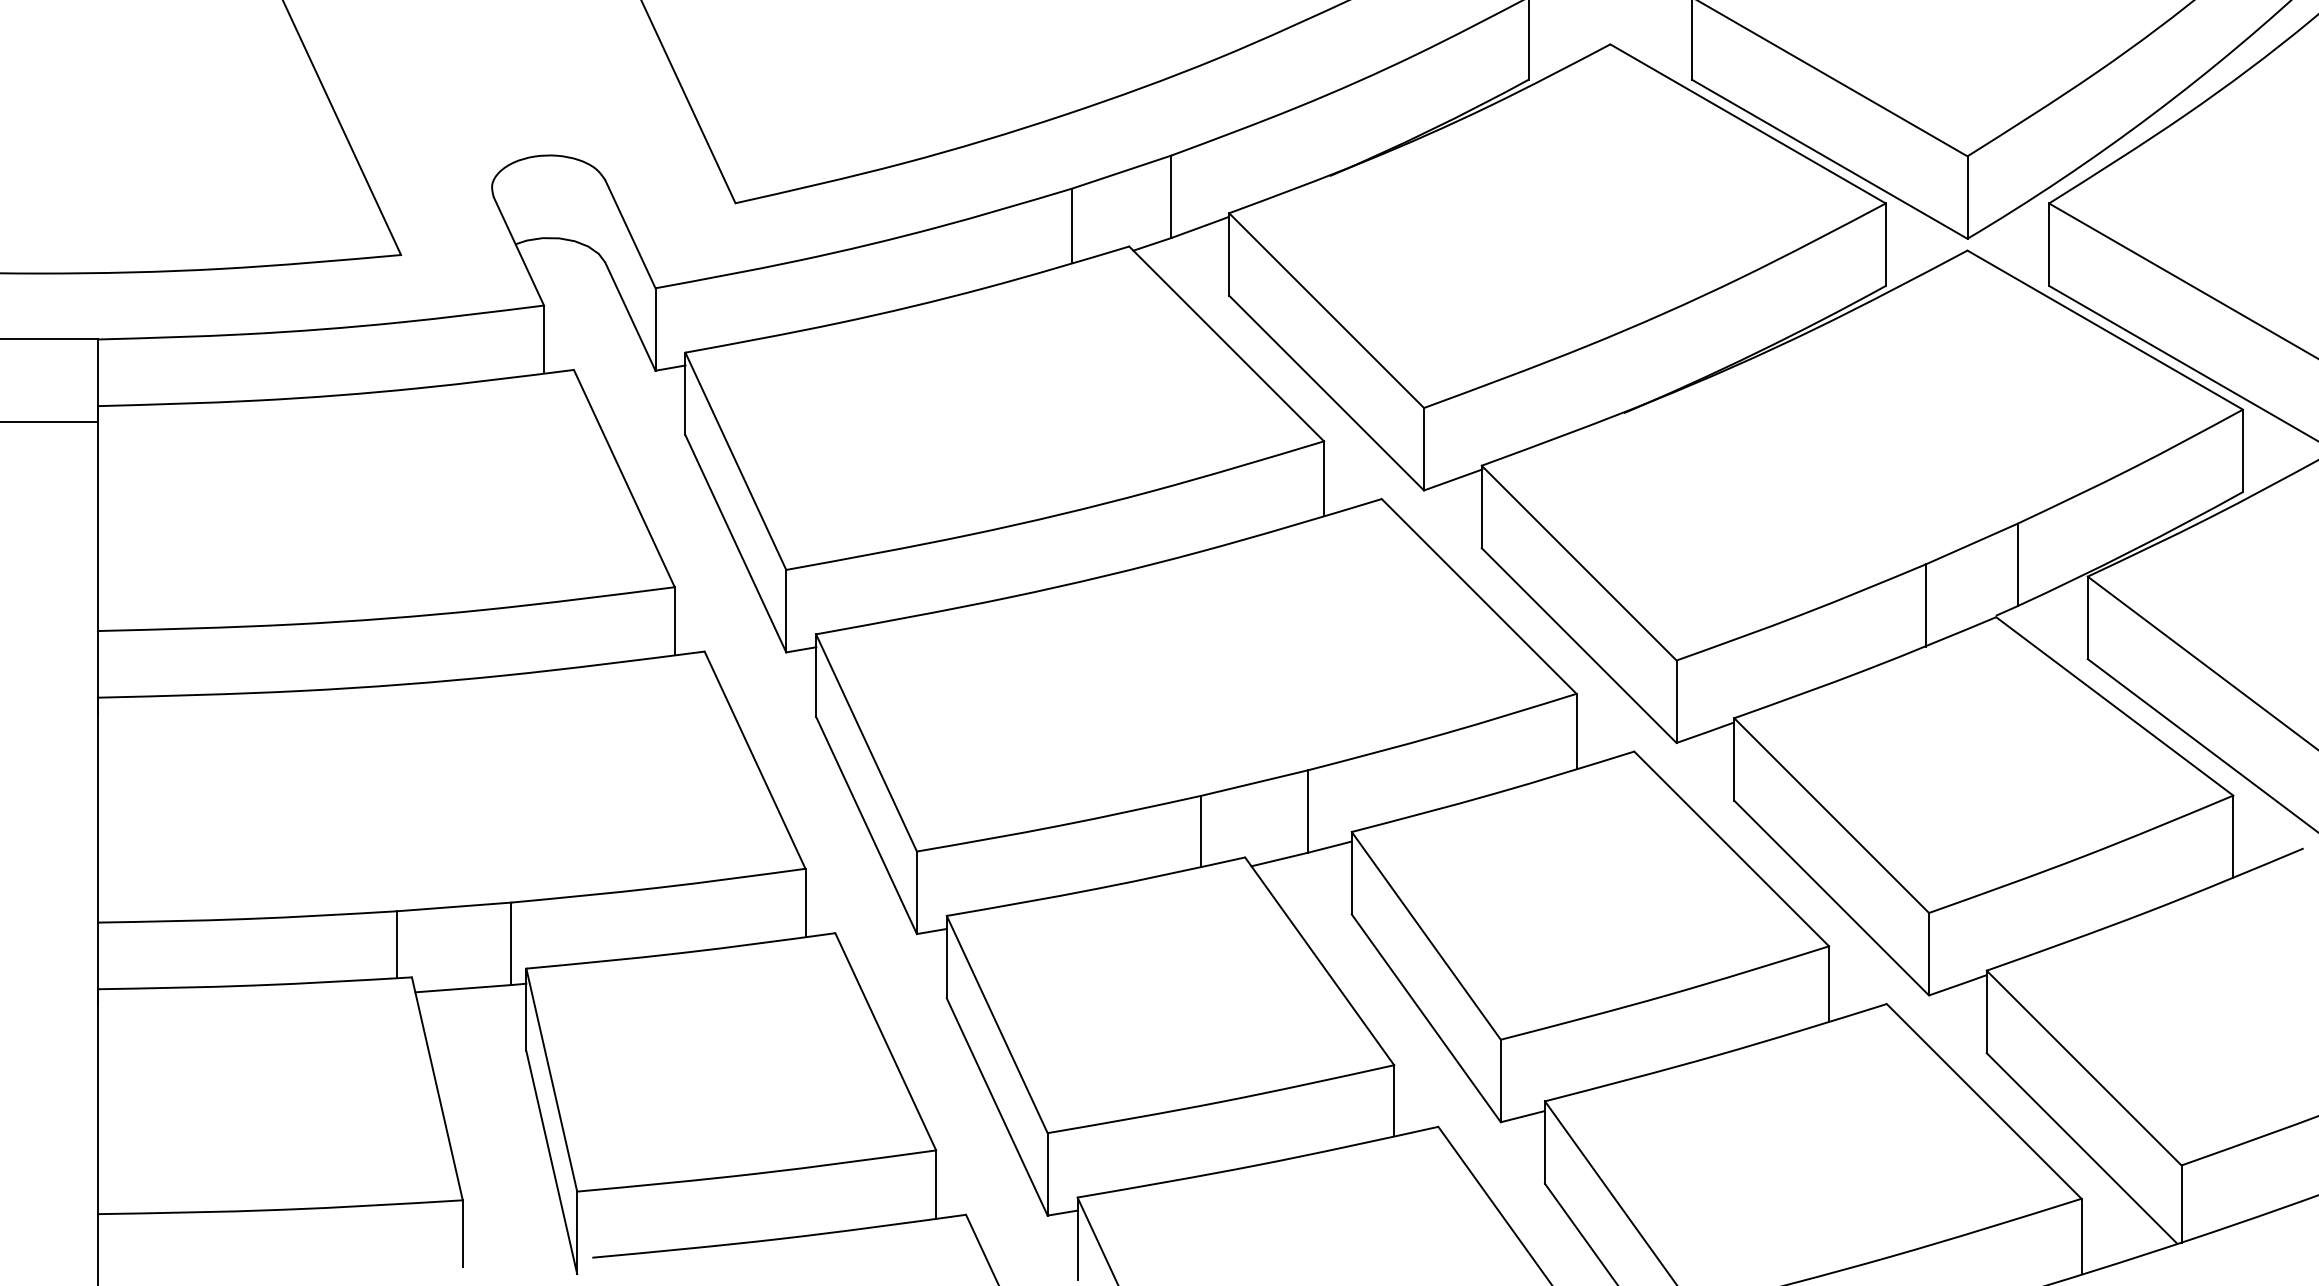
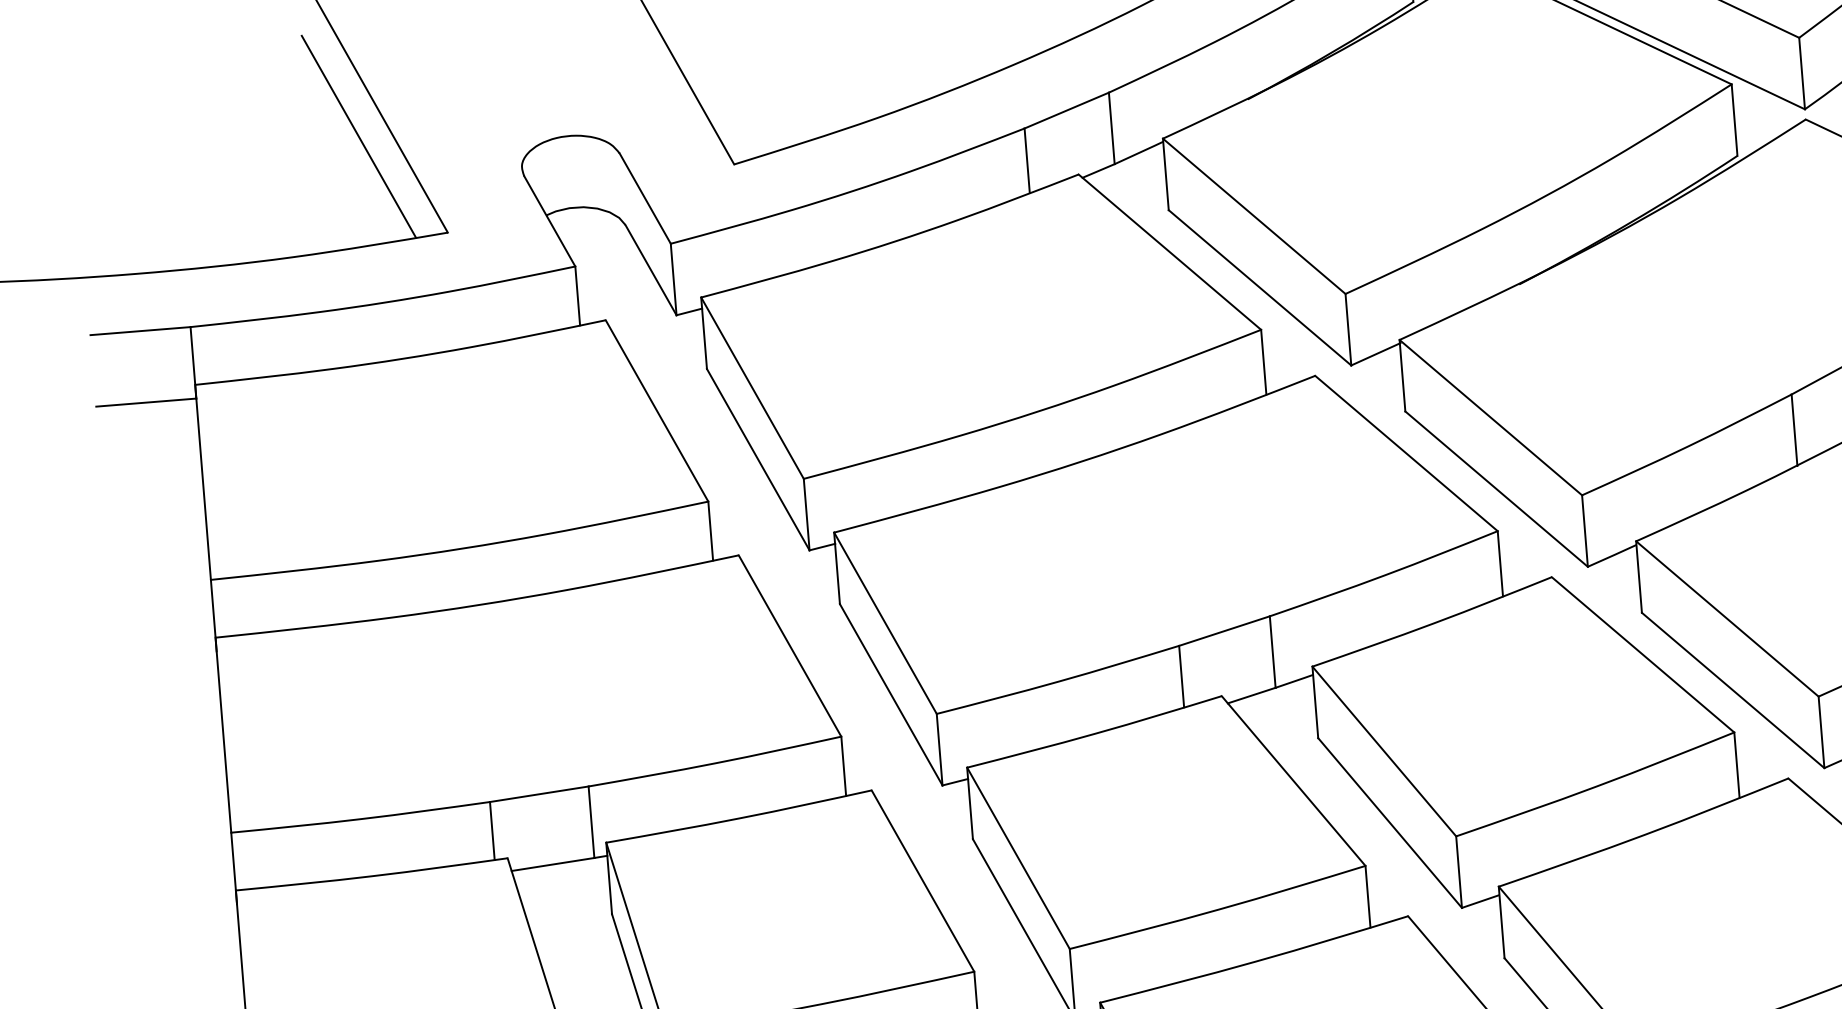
line: (307, 136) -> (358, 136), added

